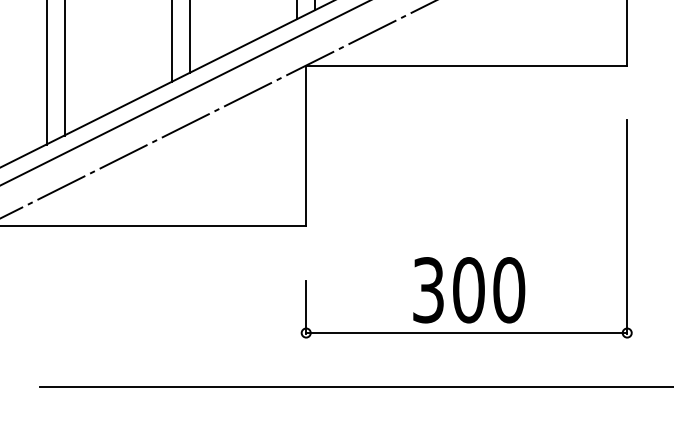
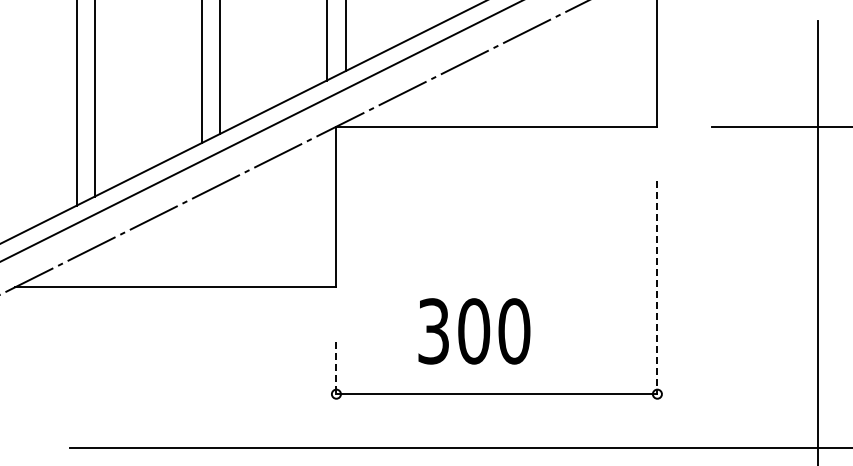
line: (627, 227) -> (657, 288), solid -> dashed
text: (469, 290) -> (474, 331), moved
line: (306, 307) -> (336, 368), solid -> dashed

